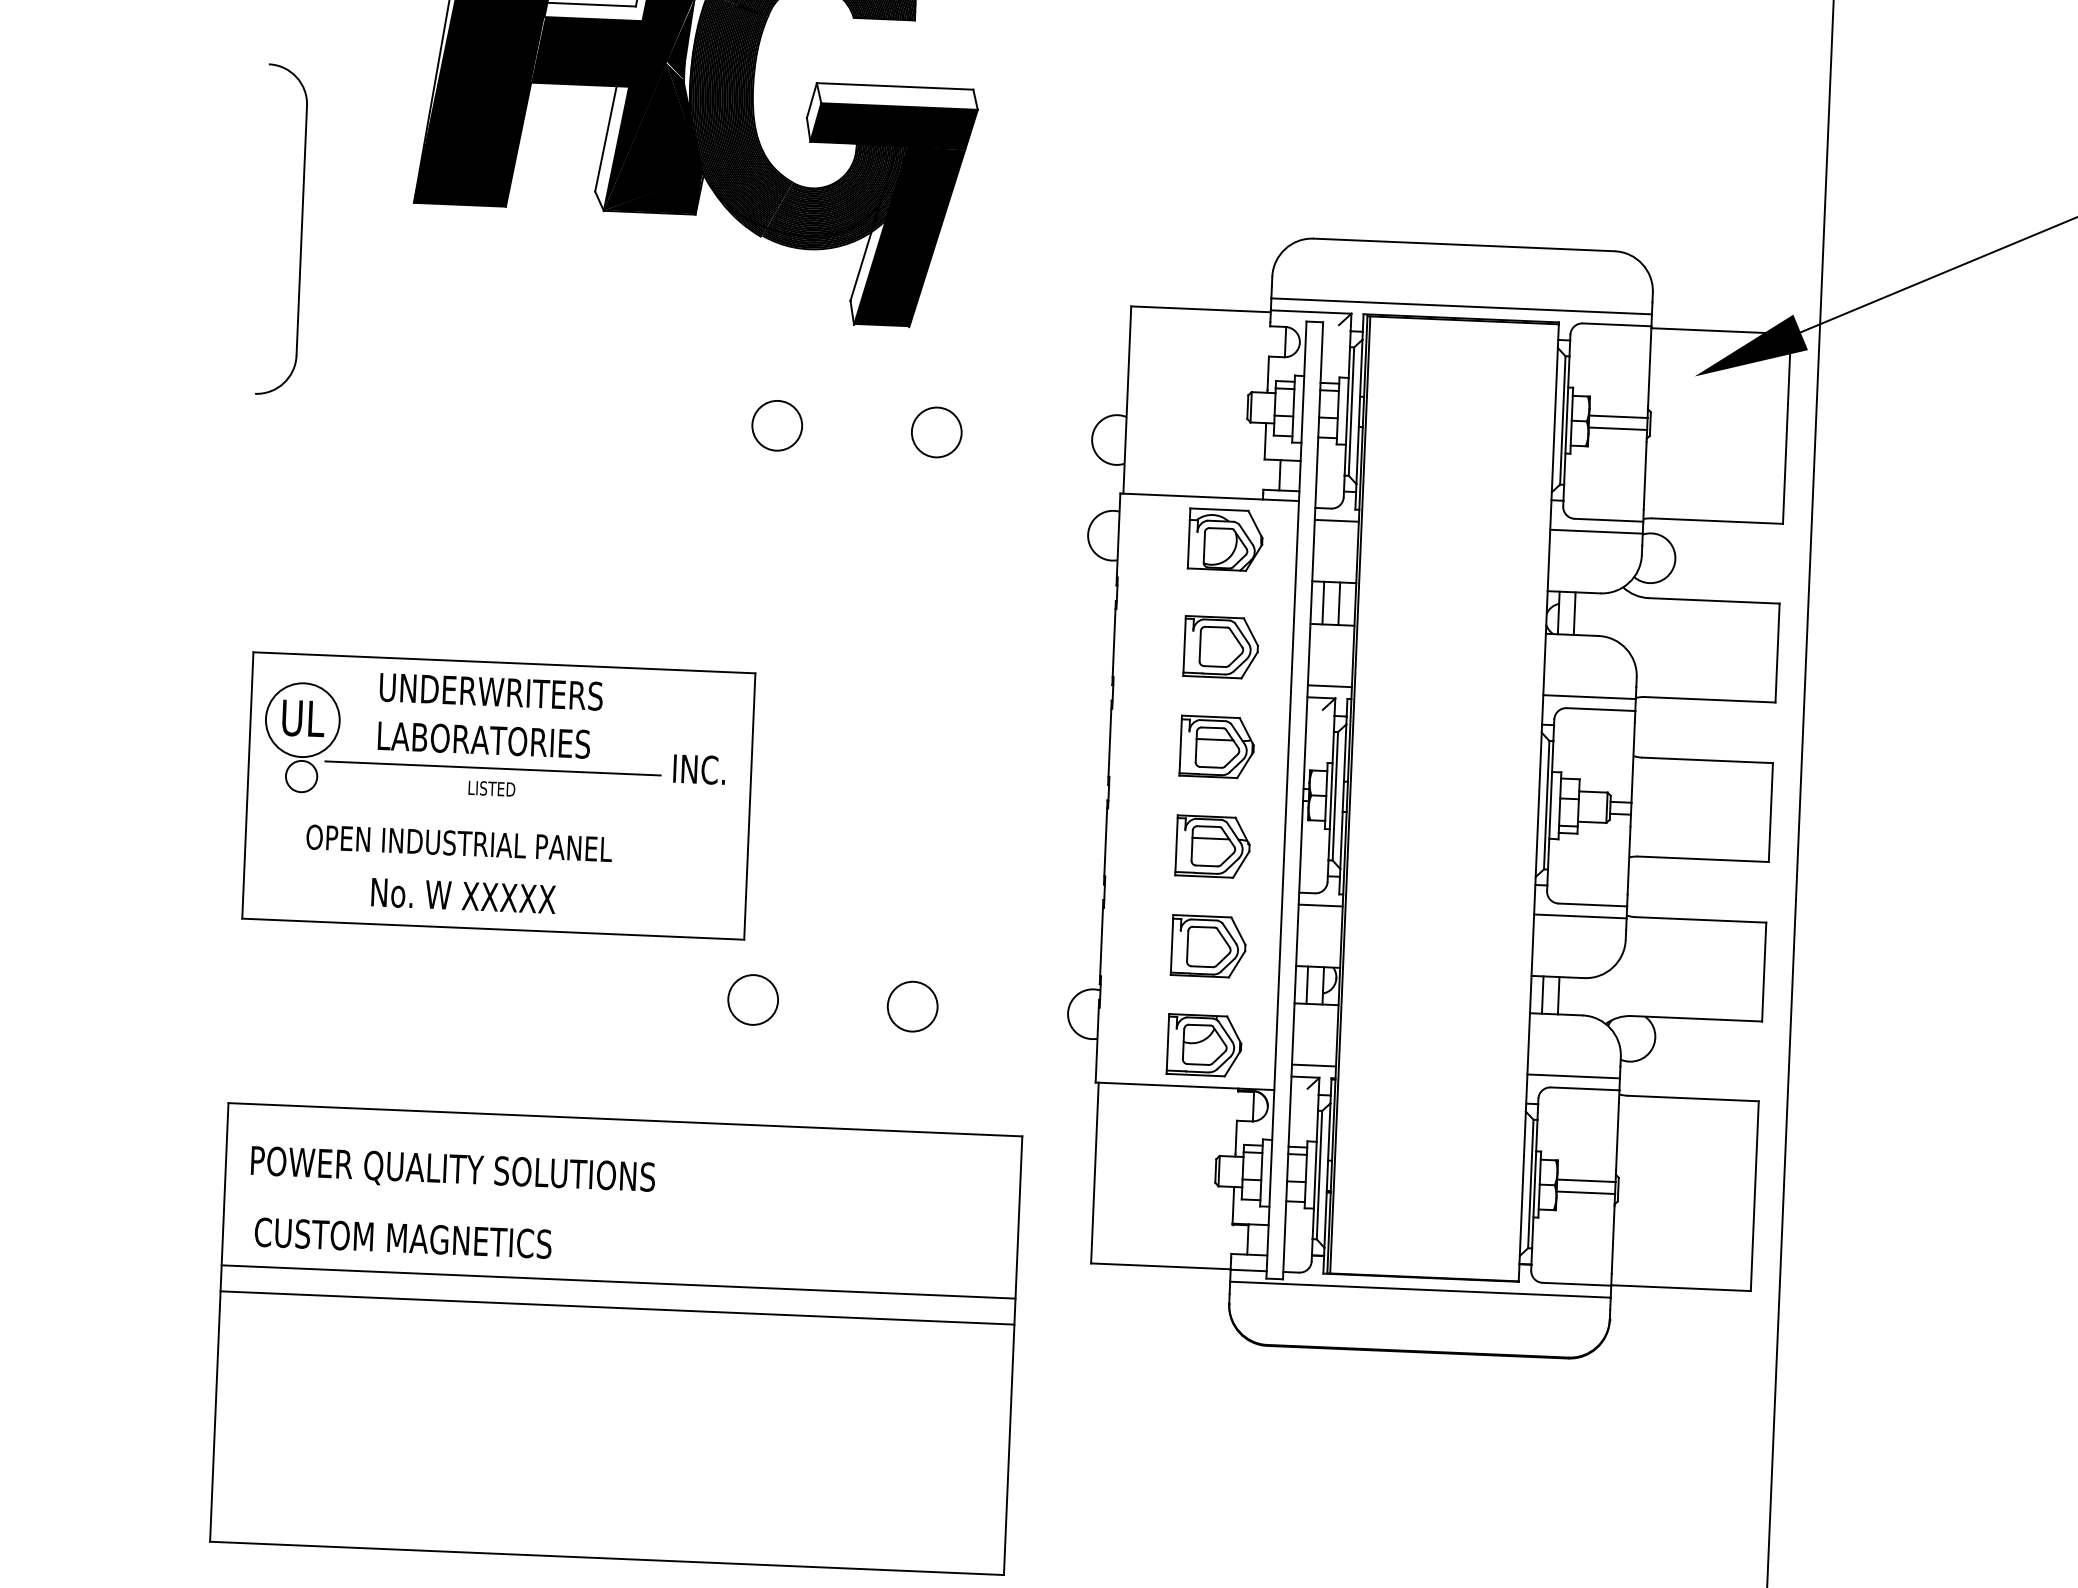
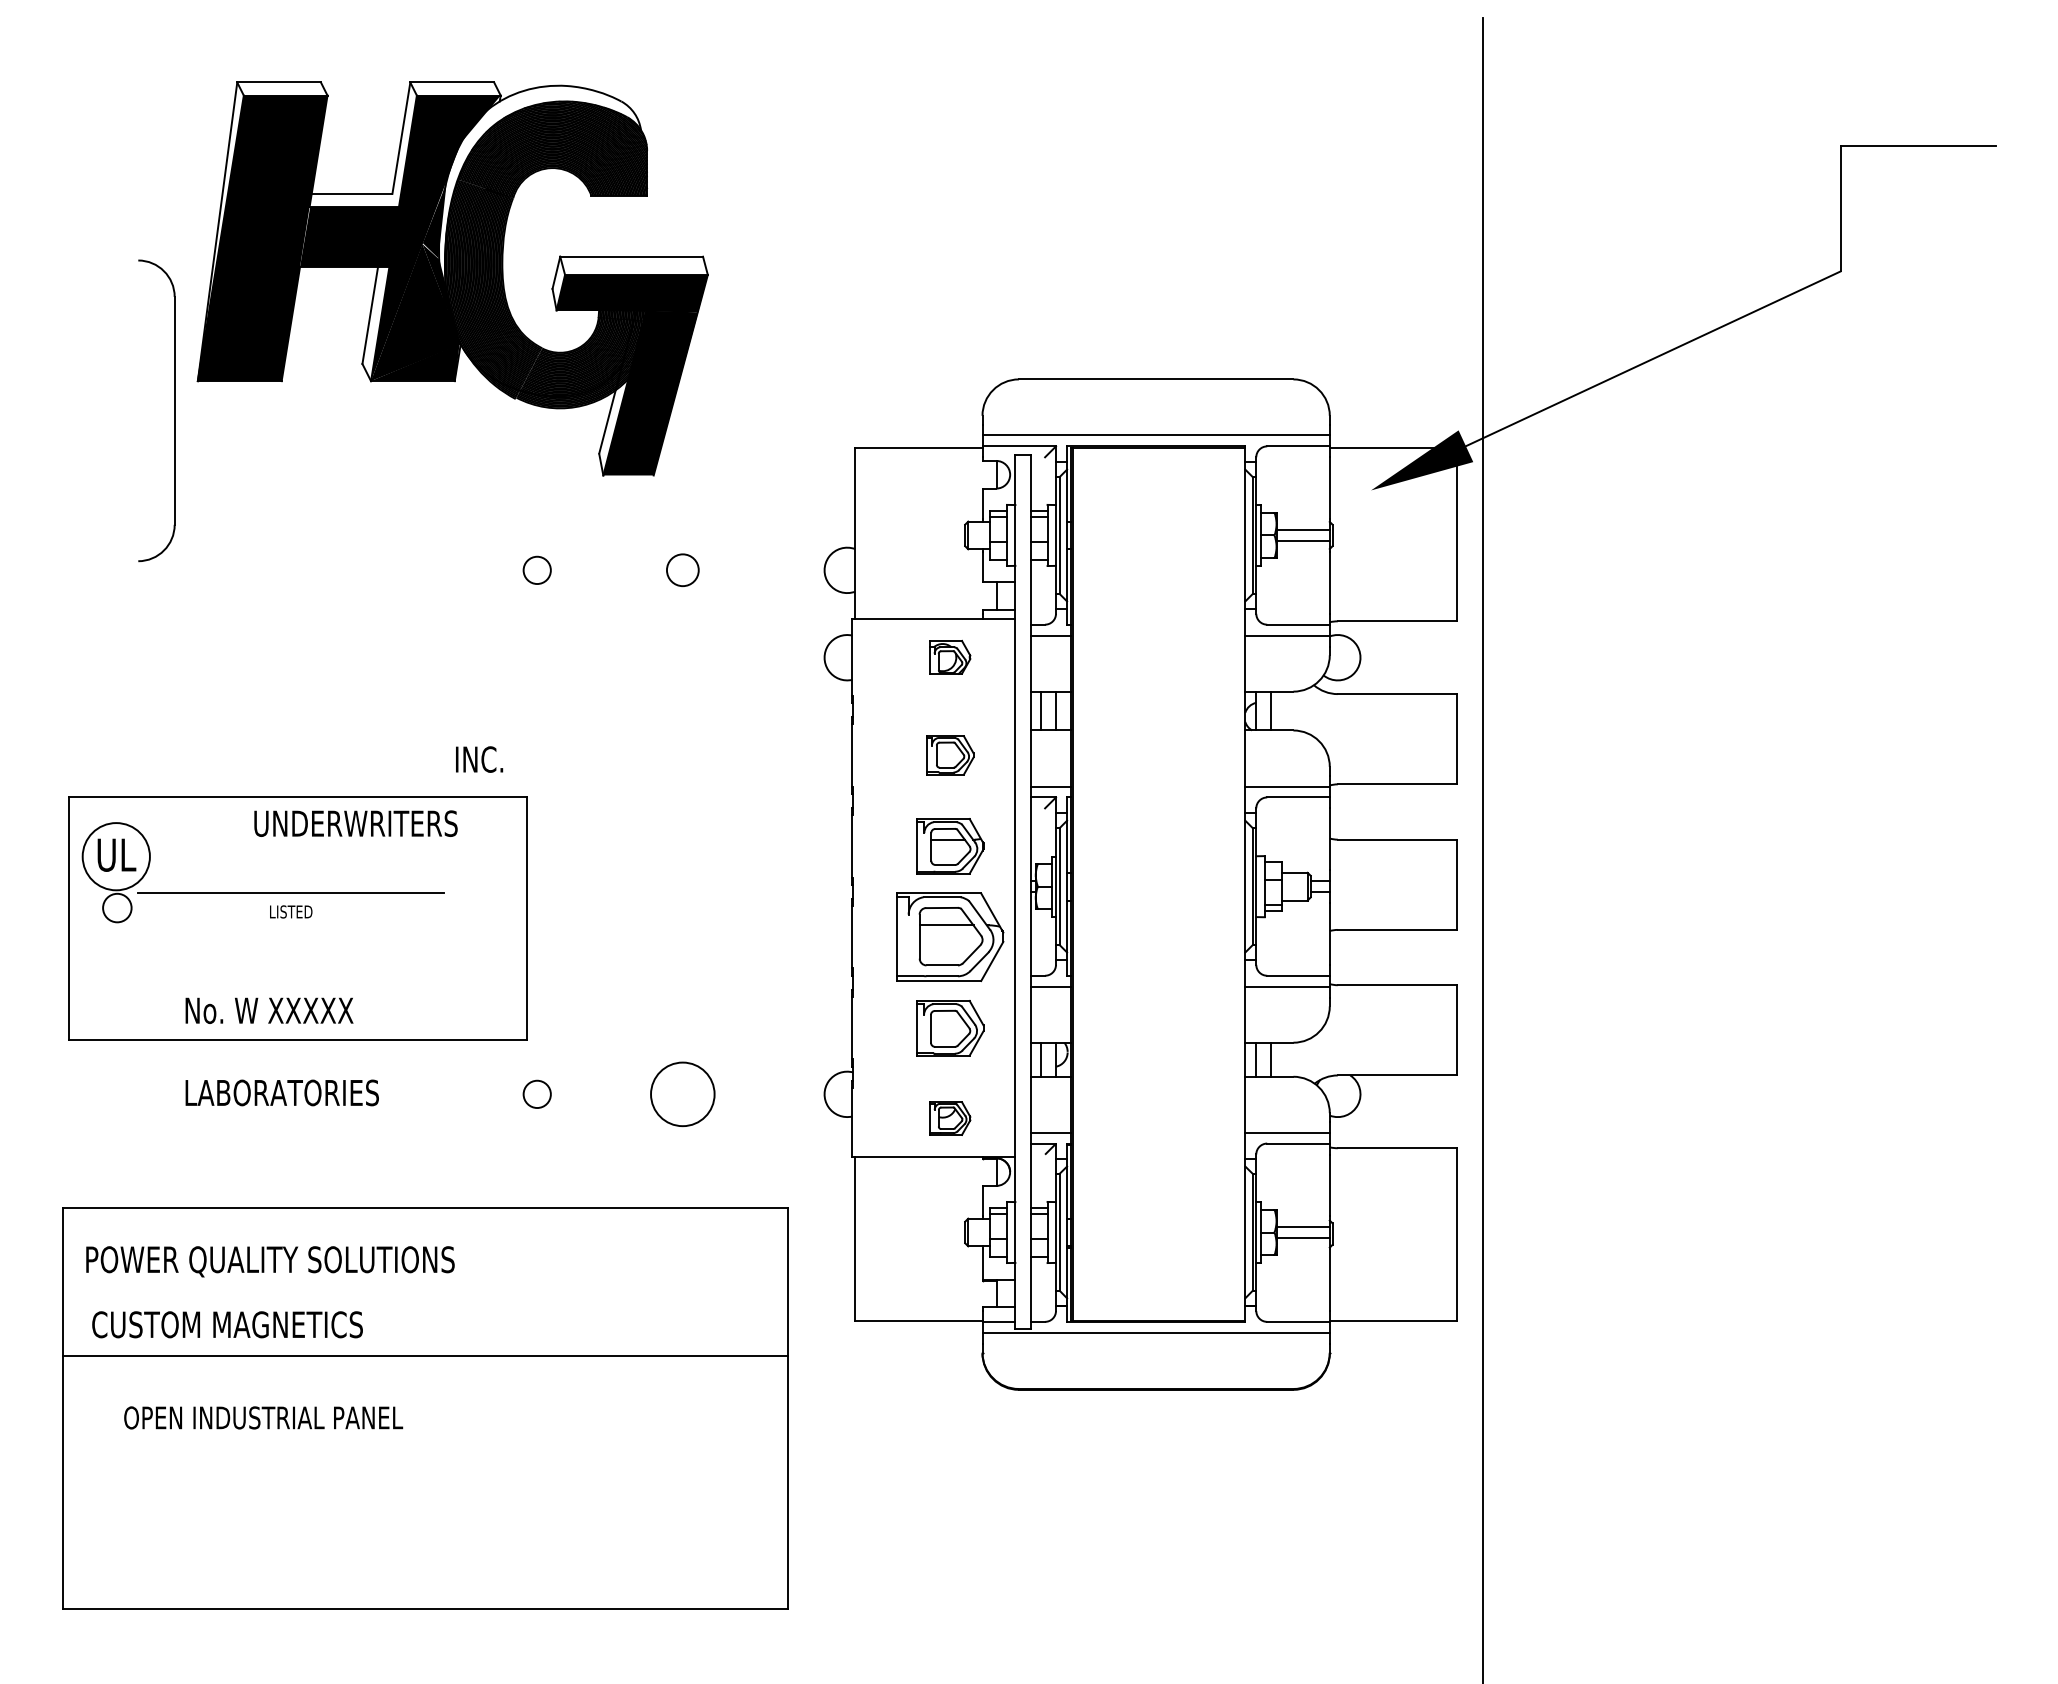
part: (301, 230) -> (174, 410), moved
circle: (776, 425) -> (536, 570), size x0.6
circle: (936, 431) -> (682, 569), size x0.7
part: (1226, 540) -> (950, 657), size x0.6
part: (1221, 647) -> (950, 755), size x0.7
text: (490, 691) -> (355, 823), moved
text: (483, 739) -> (281, 1092), moved
text: (699, 769) -> (479, 759), moved
text: (459, 842) -> (263, 1417), moved
part: (1213, 847) -> (950, 937), size x1.6
circle: (752, 1000) -> (536, 1094), size x0.6
circle: (912, 1006) -> (682, 1094), size x1.4
part: (1204, 1045) -> (950, 1118), size x0.6
line: (617, 1308) -> (425, 1380), removed

